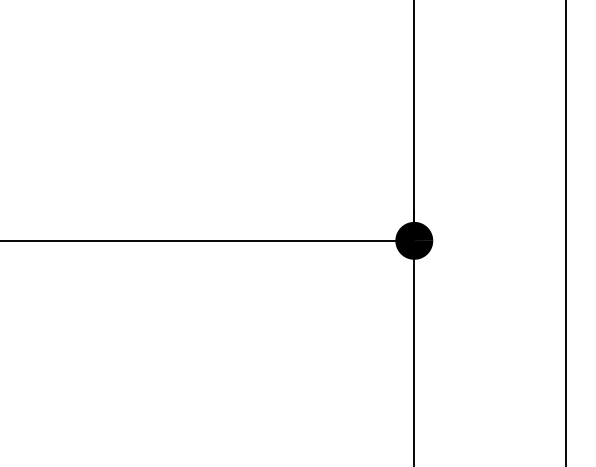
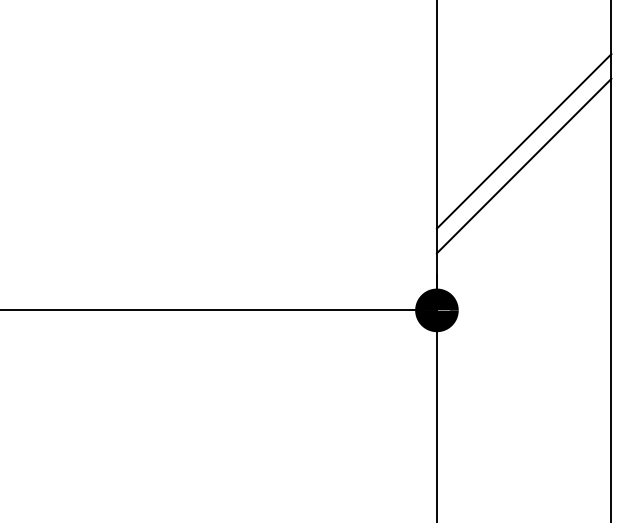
line: (489, 93) -> (523, 140), added
line: (489, 115) -> (523, 166), added

